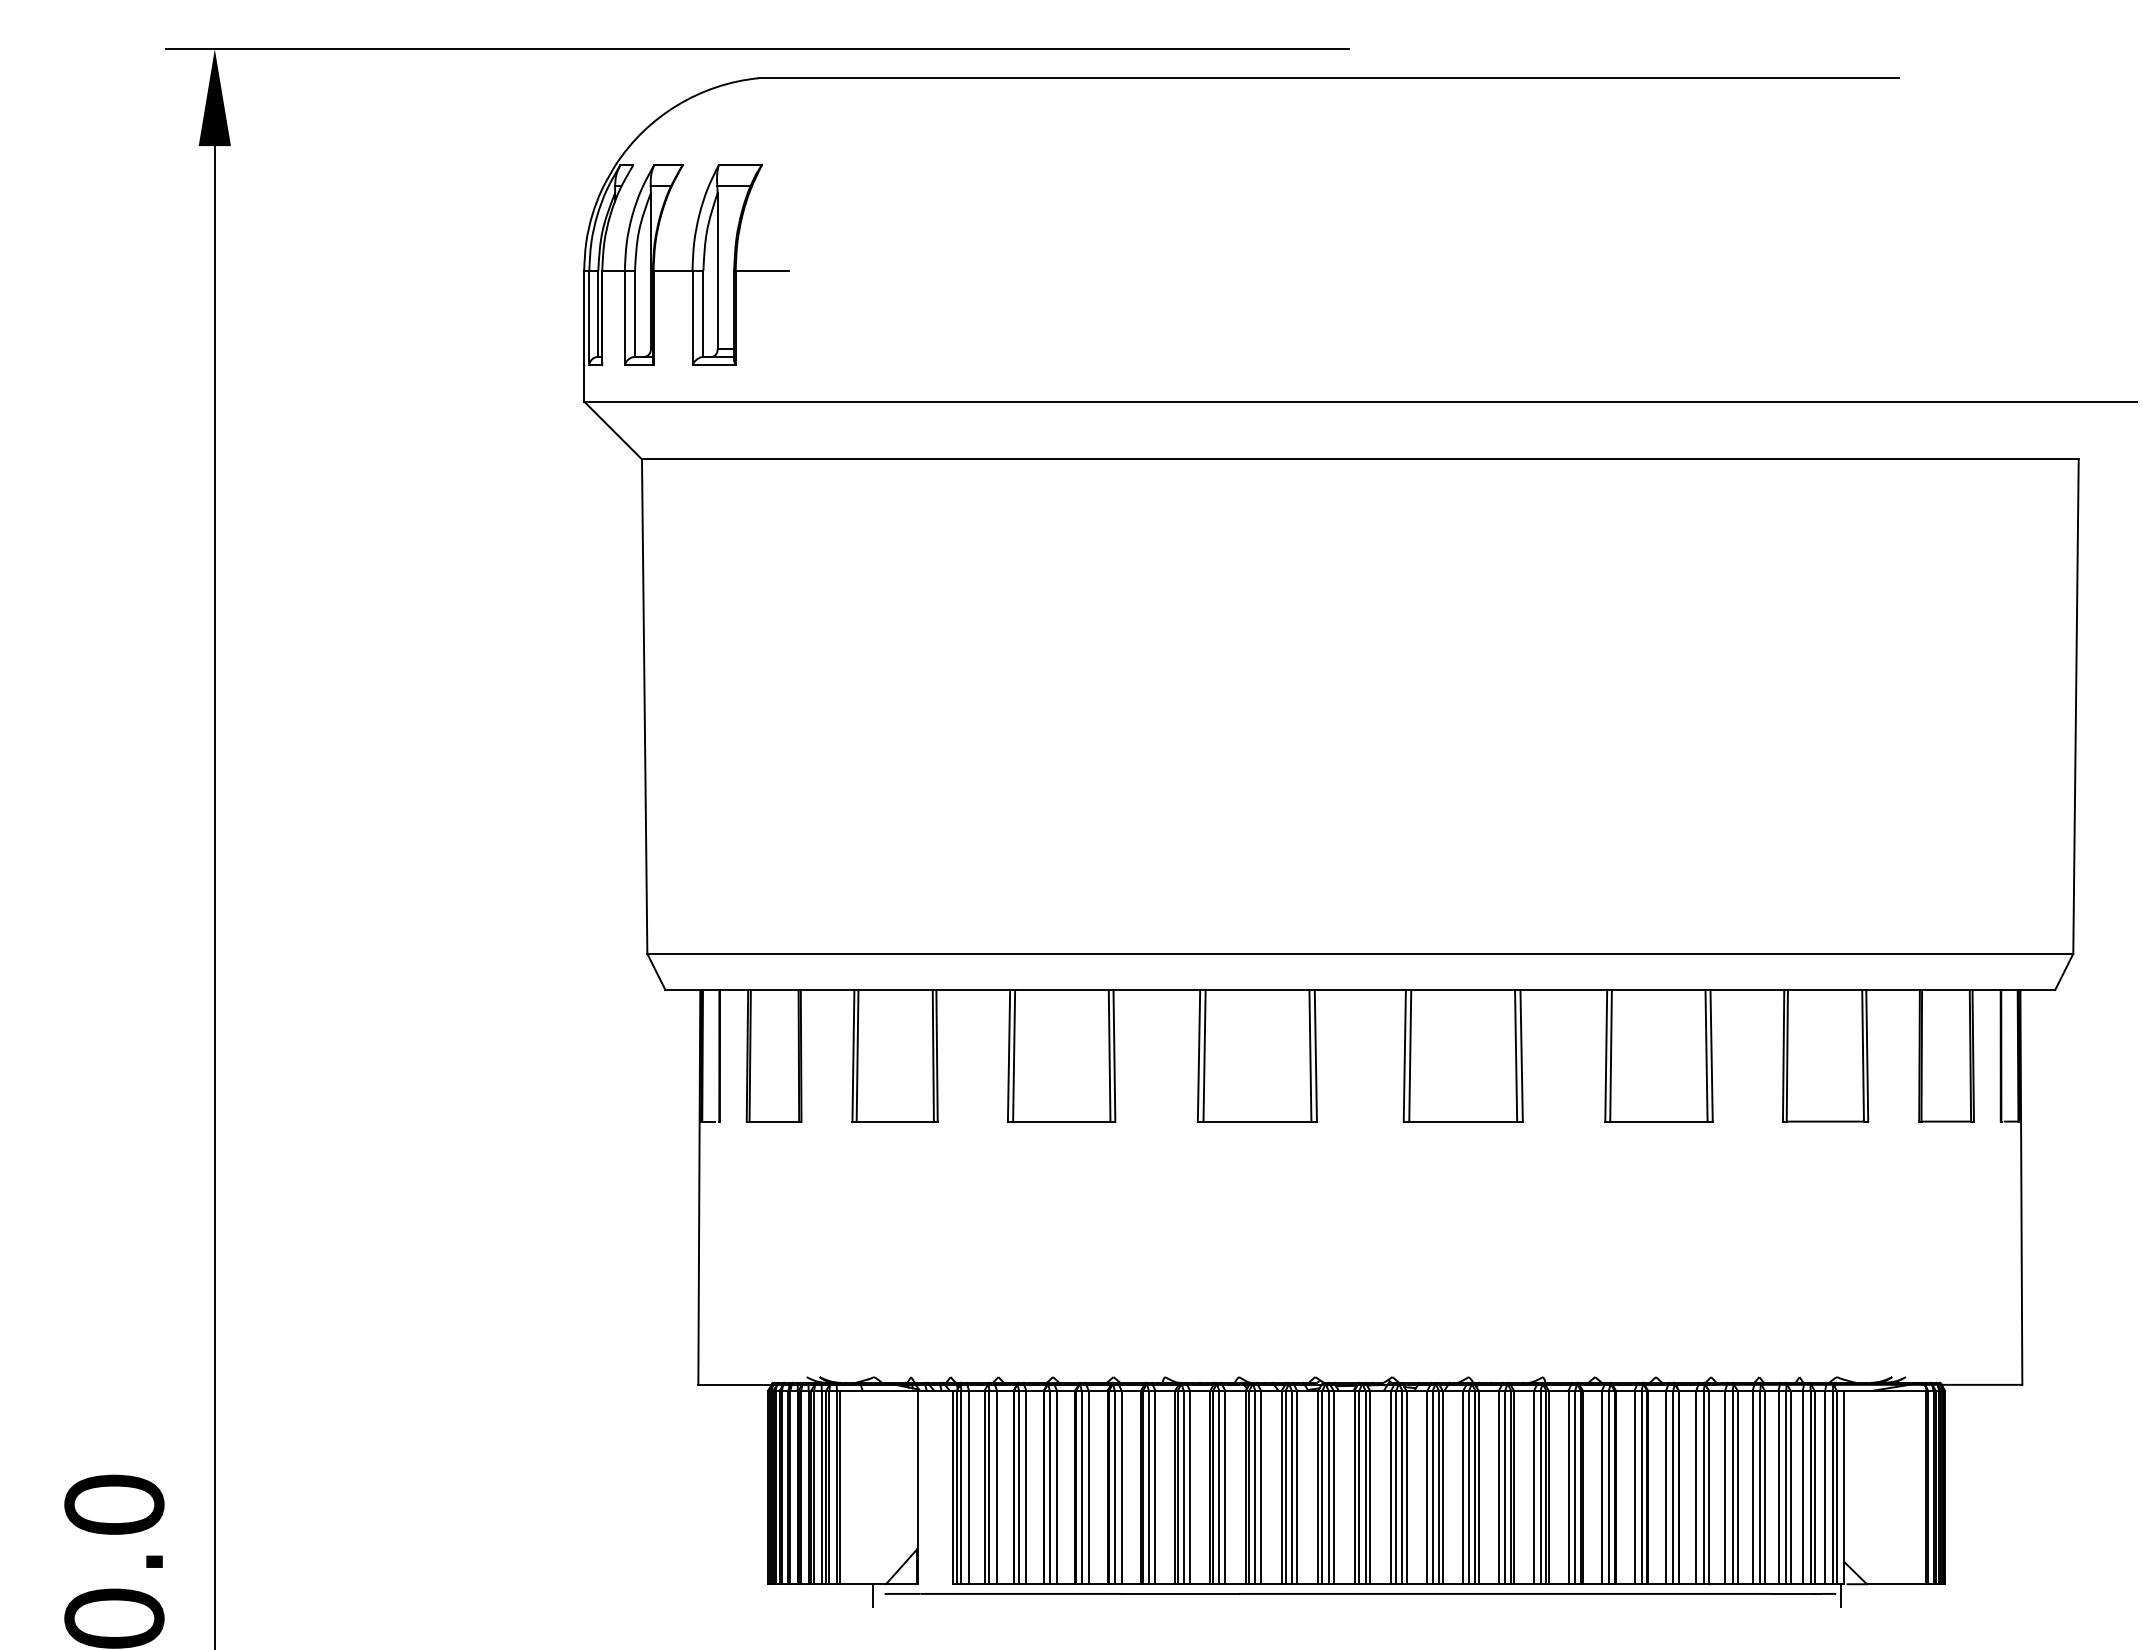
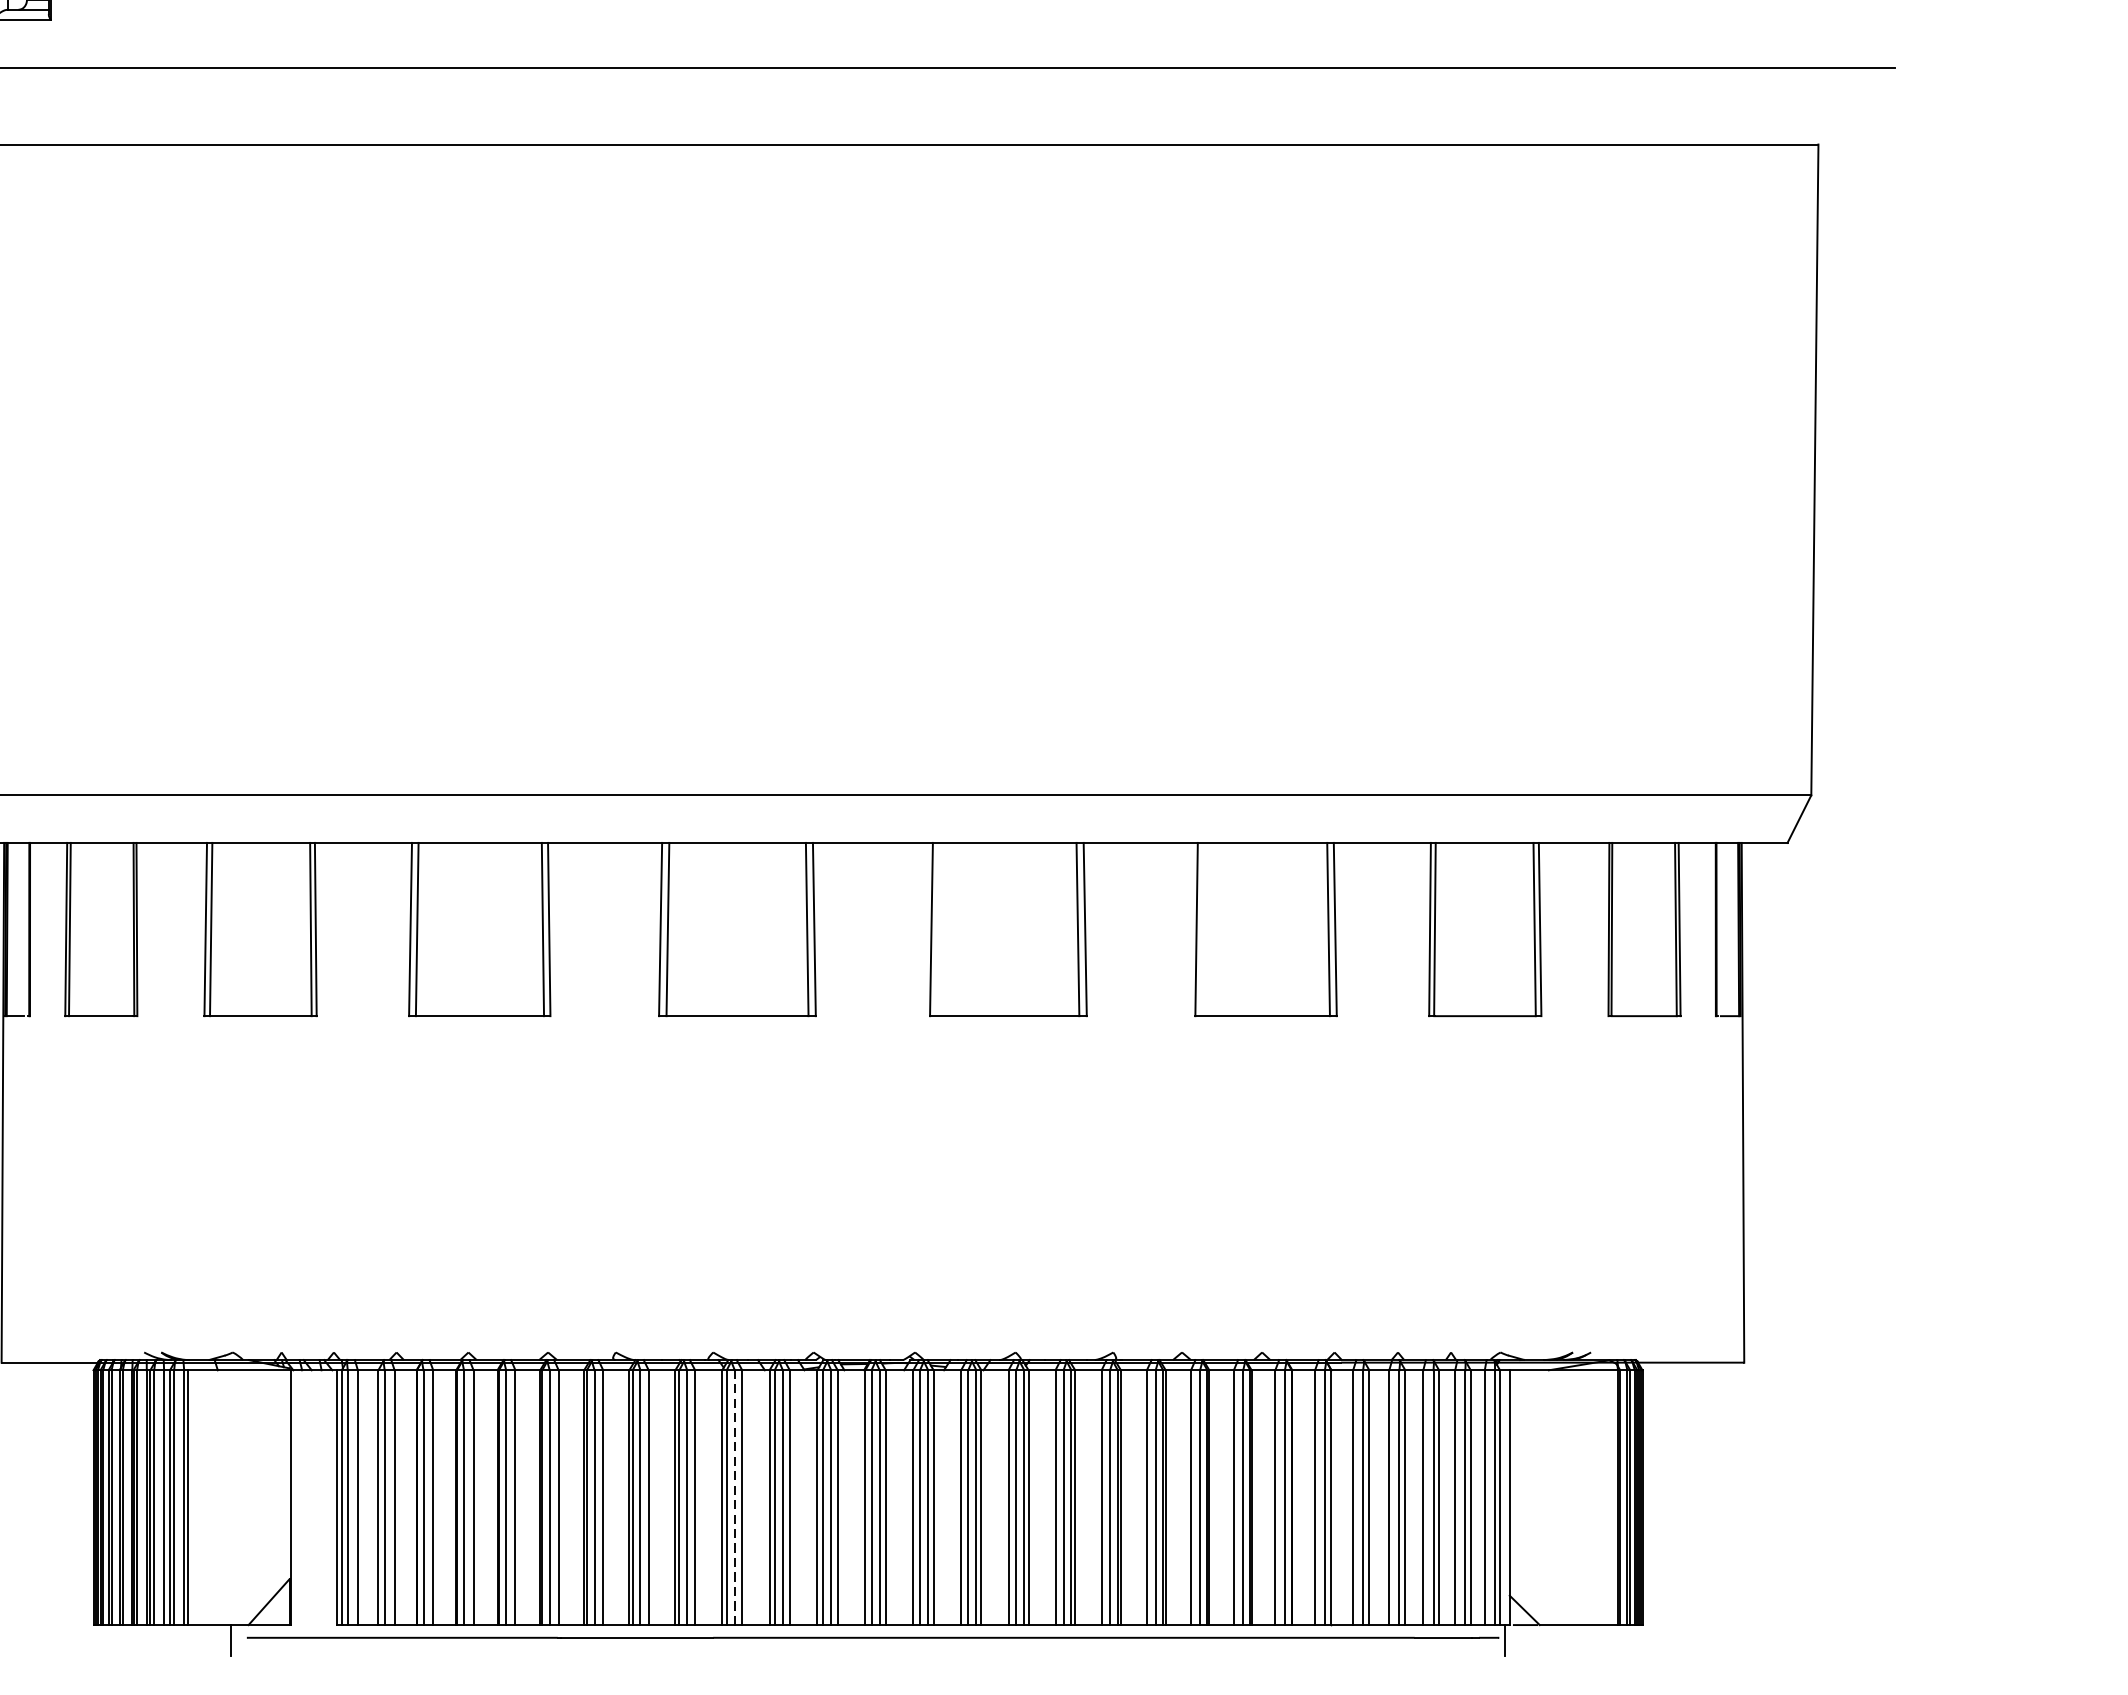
line: (1410, 1055) -> (938, 929), removed
line: (1610, 1055) -> (1202, 929), removed
line: (1255, 1487) -> (734, 1497), solid -> dashed

